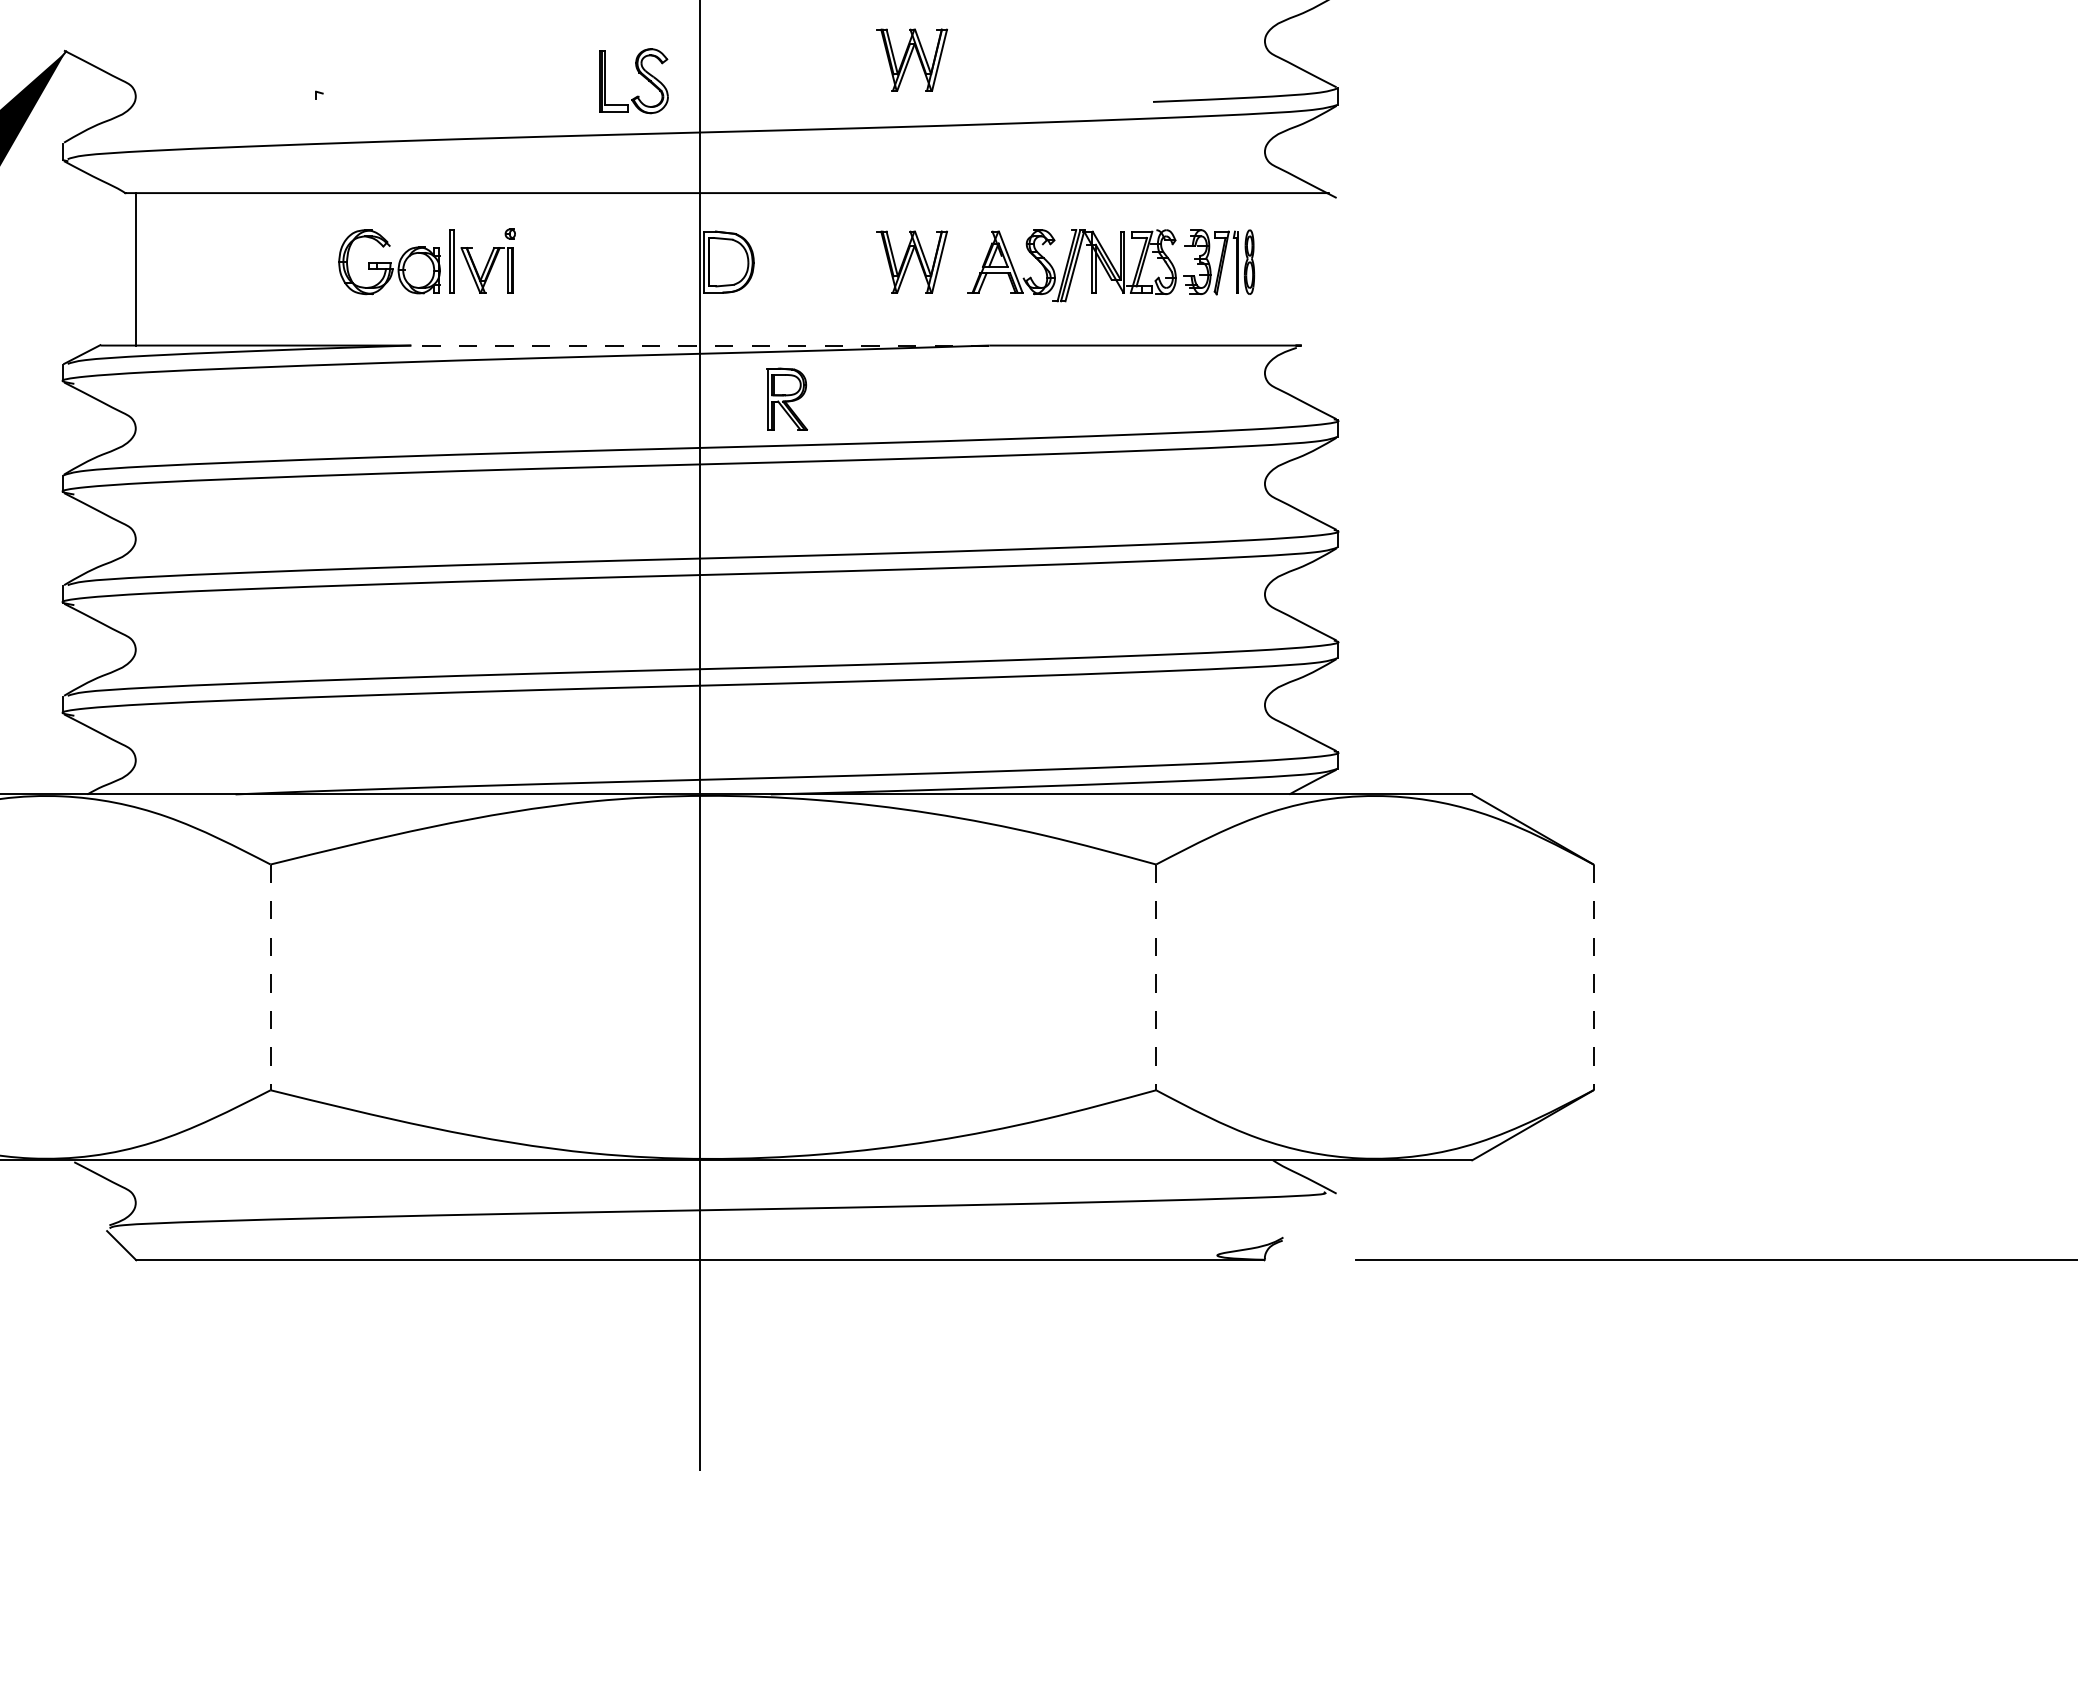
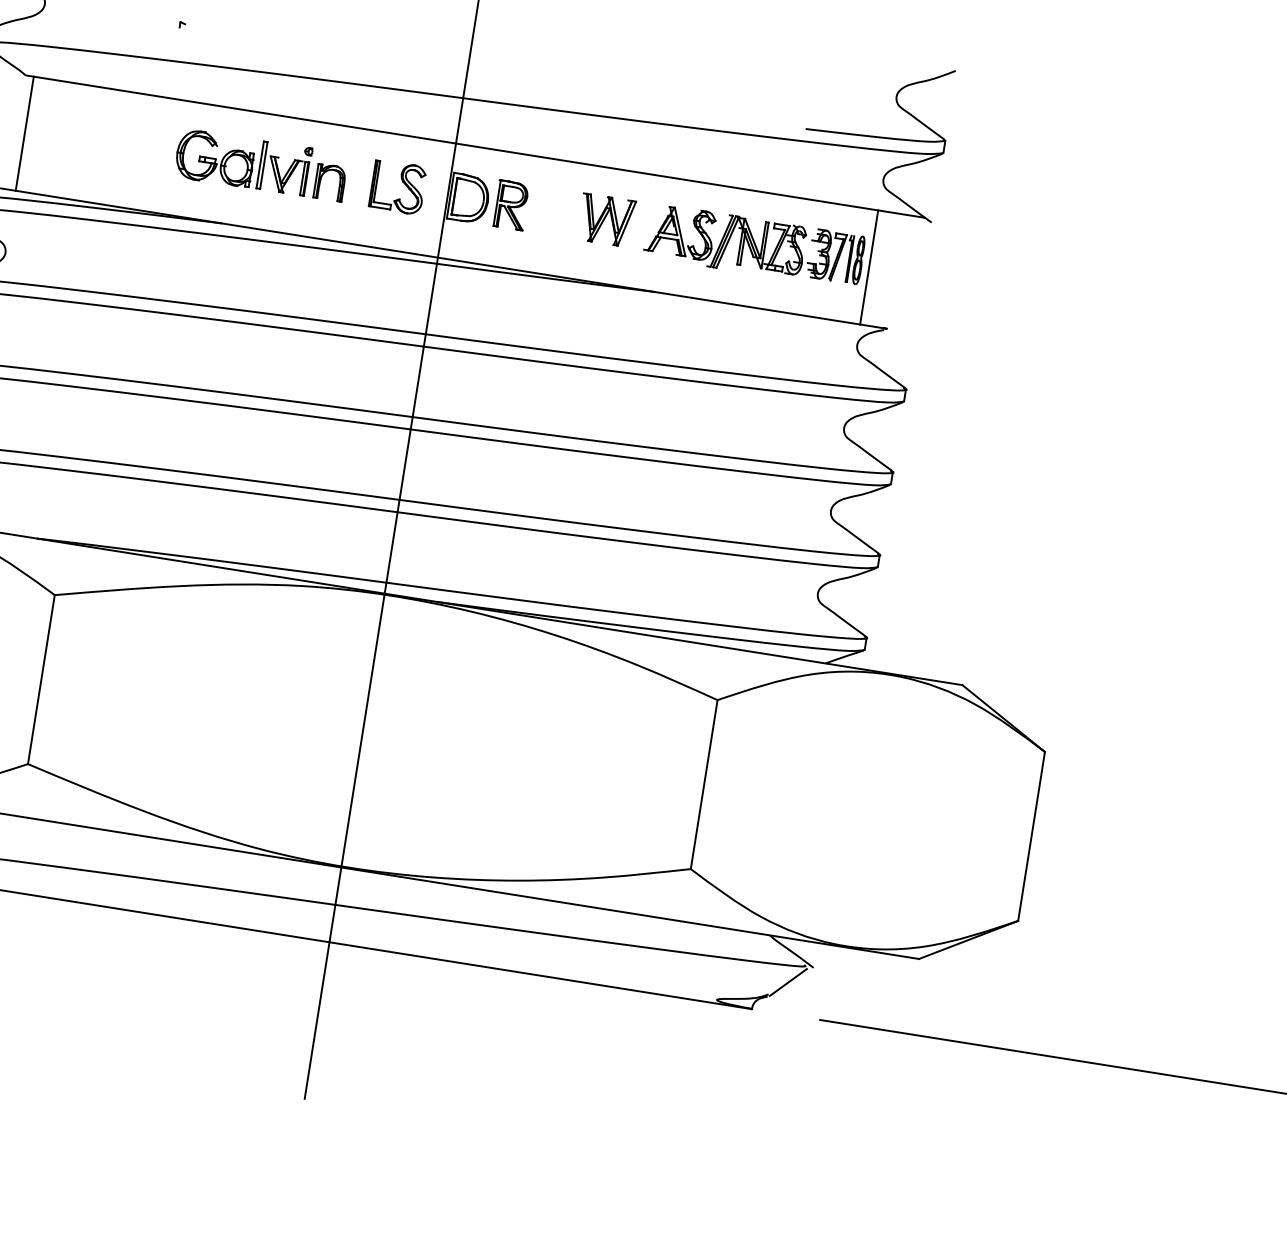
part: (911, 59) -> (629, 68), removed
part: (638, 73) -> (402, 182), moved
part: (532, 269) -> (321, 180), added
line: (1264, 269) -> (869, 267), added
line: (699, 345) -> (437, 257), dashed -> solid
part: (786, 398) -> (510, 204), moved
line: (270, 977) -> (41, 679), dashed -> solid
line: (1156, 977) -> (704, 784), dashed -> solid
line: (1593, 977) -> (1031, 836), dashed -> solid
line: (1306, 1217) -> (788, 982), added

